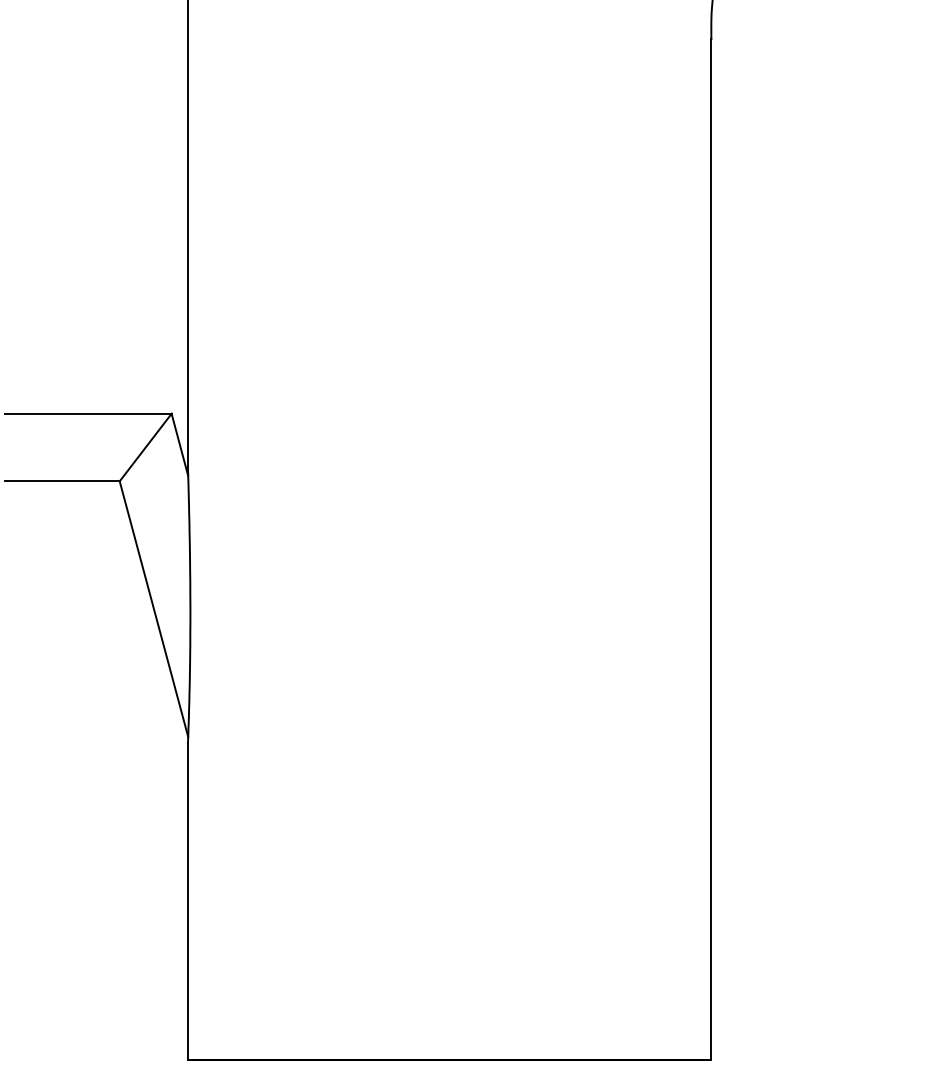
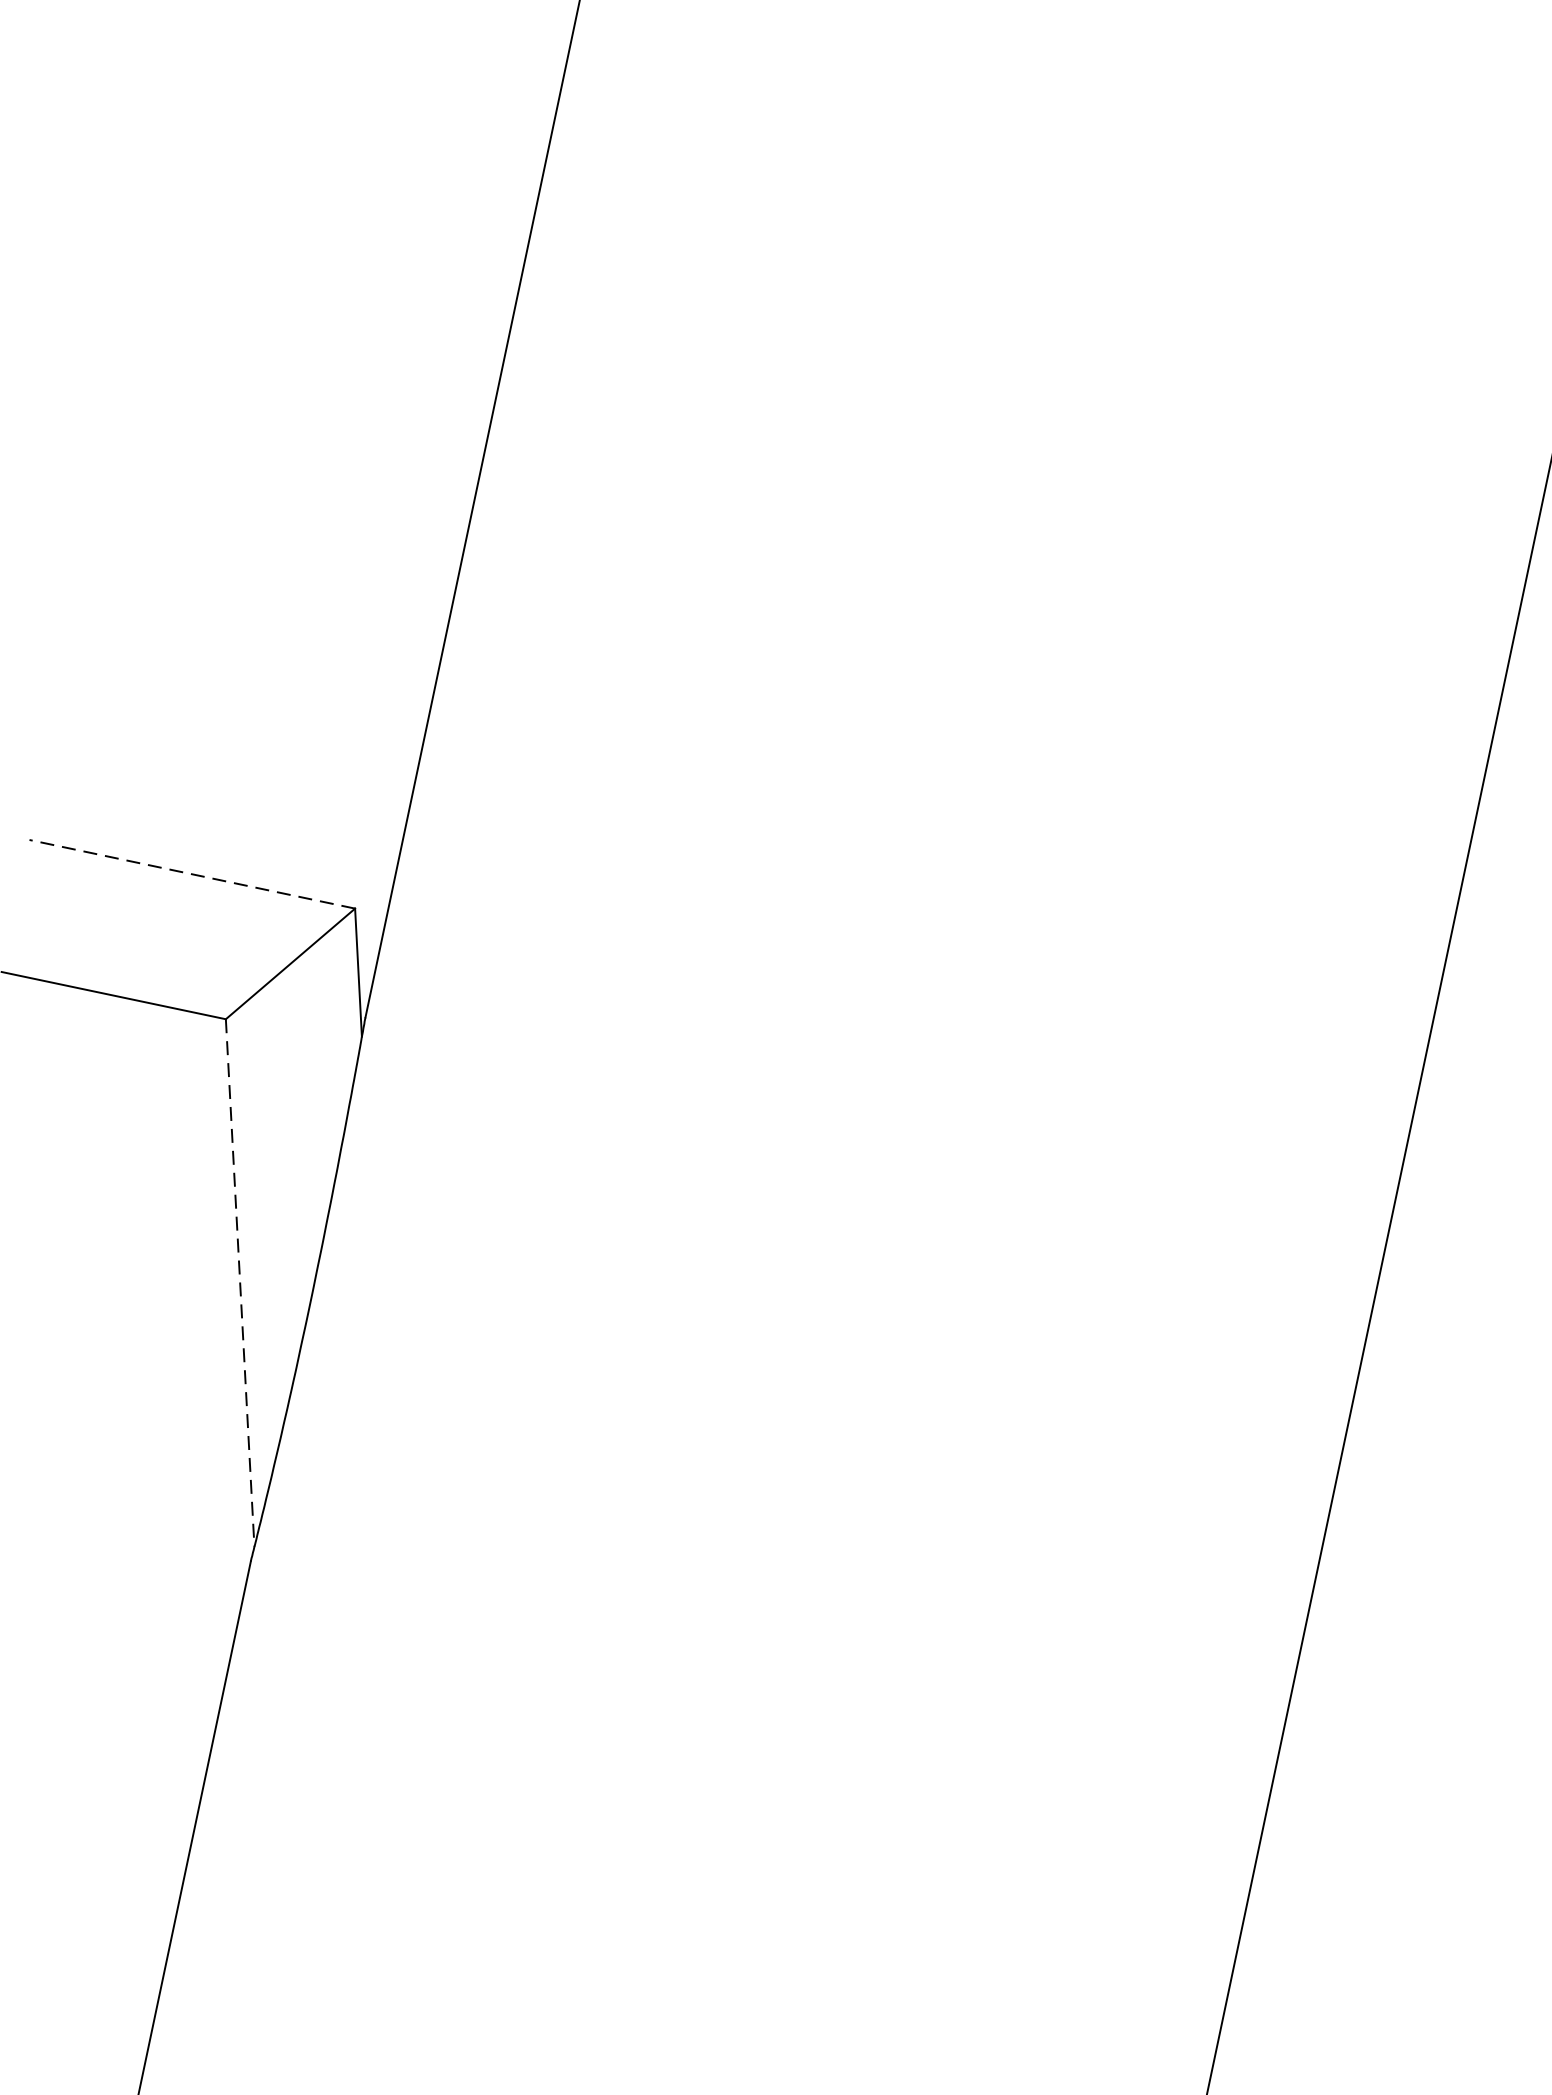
line: (87, 413) -> (190, 873), solid -> dashed
line: (154, 609) -> (241, 1284), solid -> dashed

